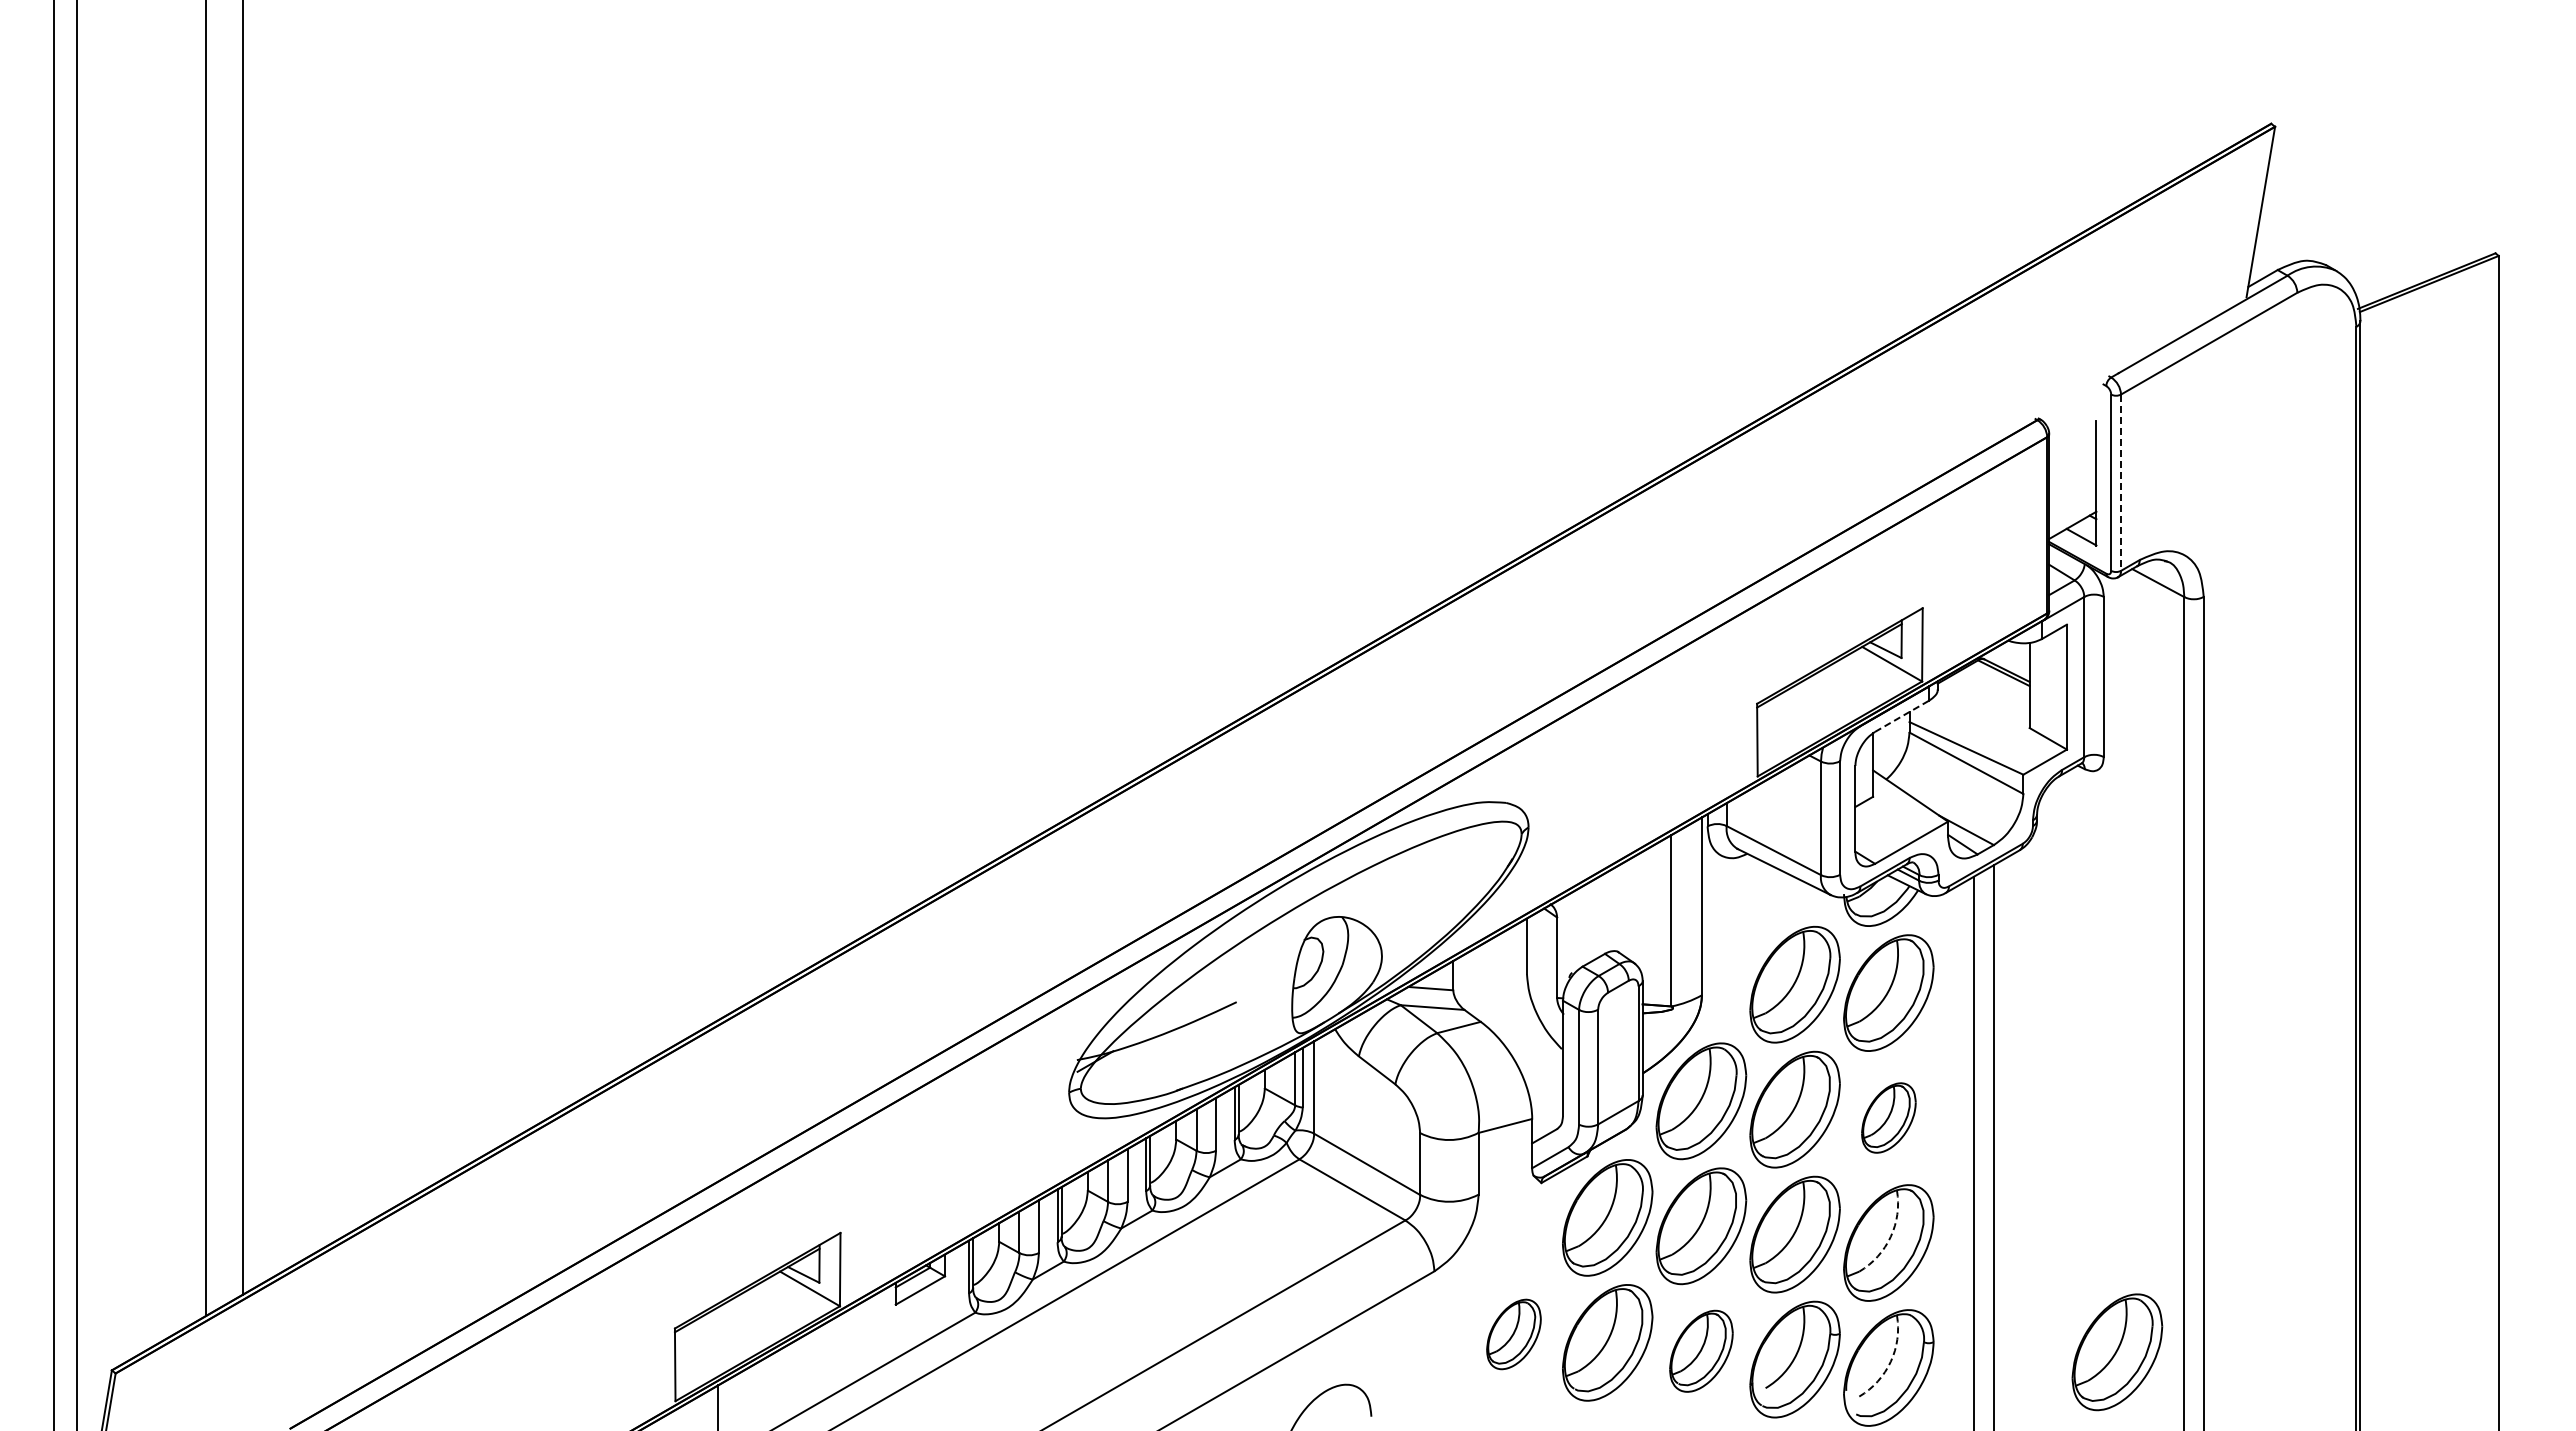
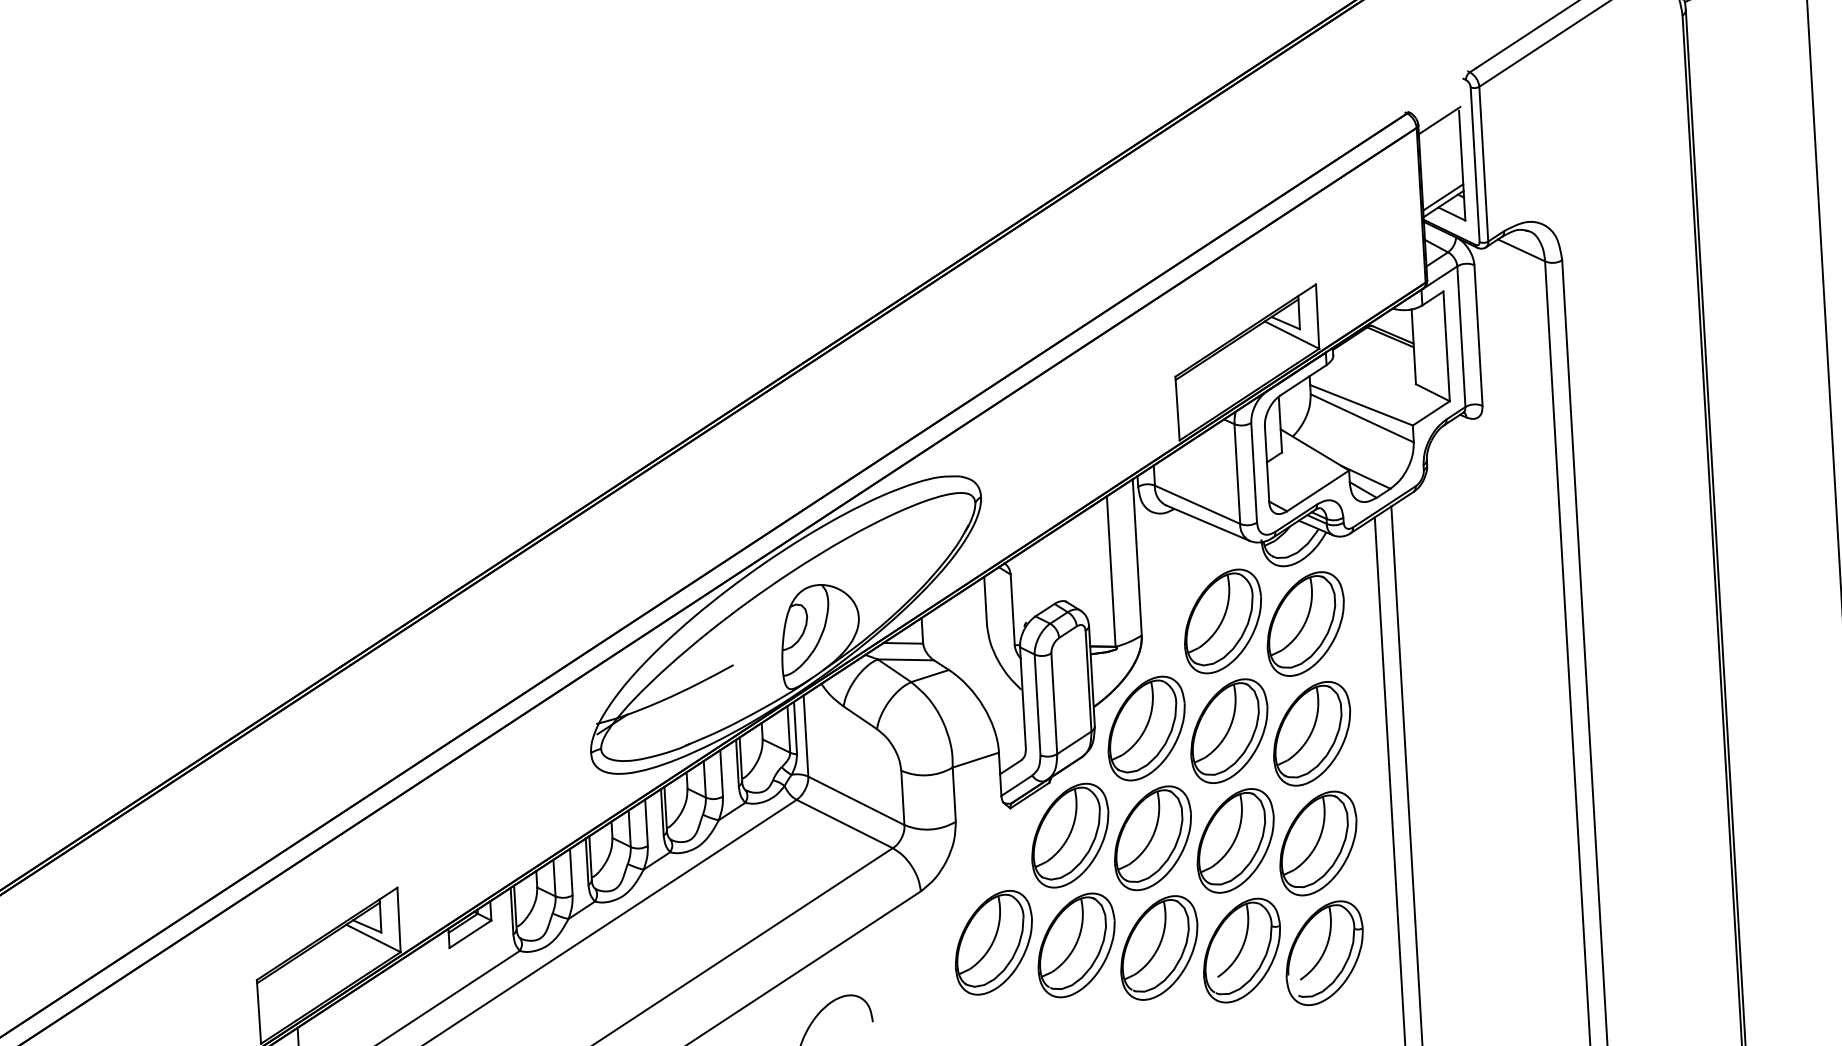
line: (2073, 430) -> (1439, 120), added
line: (2121, 483) -> (1484, 164), dashed -> solid
line: (2072, 517) -> (1442, 197), added
line: (1902, 715) -> (1303, 379), dashed -> solid
part: (1888, 1117) -> (1311, 733), size x1.67
arc: (1890, 1236) -> (1319, 837), dashed -> solid
part: (1513, 1334) -> (993, 942), size x1.67
part: (1701, 1351) -> (1159, 948), size x1.43
part: (2117, 1352) -> (1524, 928), removed
arc: (1890, 1361) -> (1325, 947), dashed -> solid

